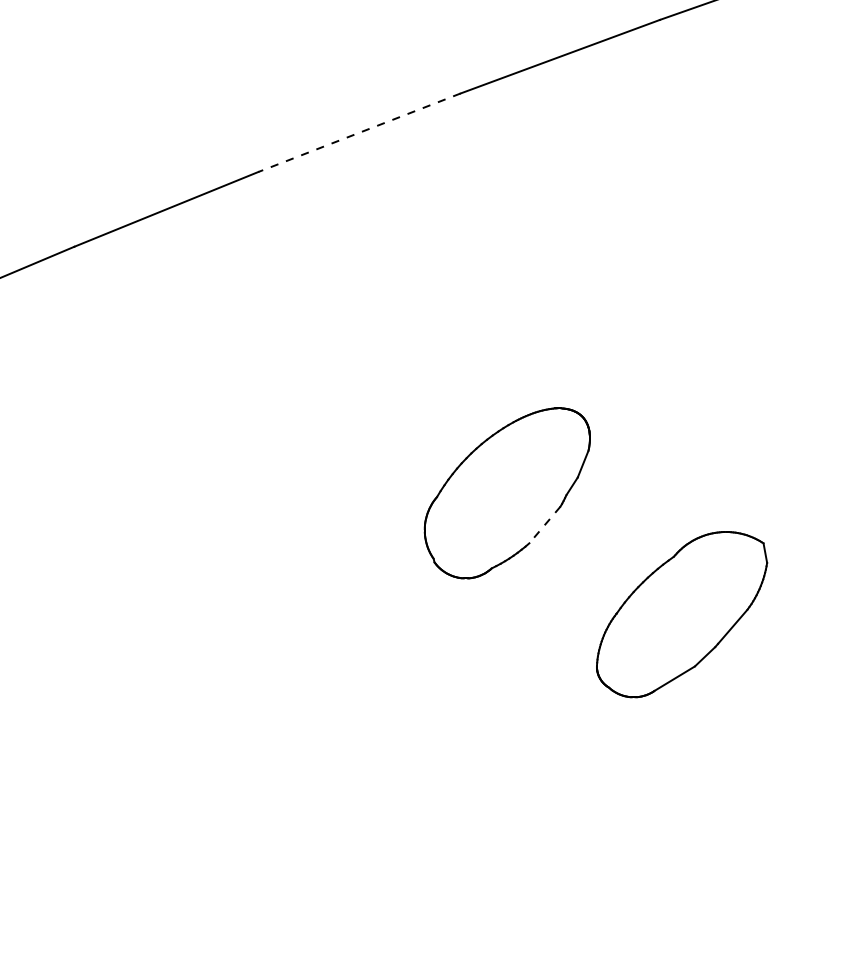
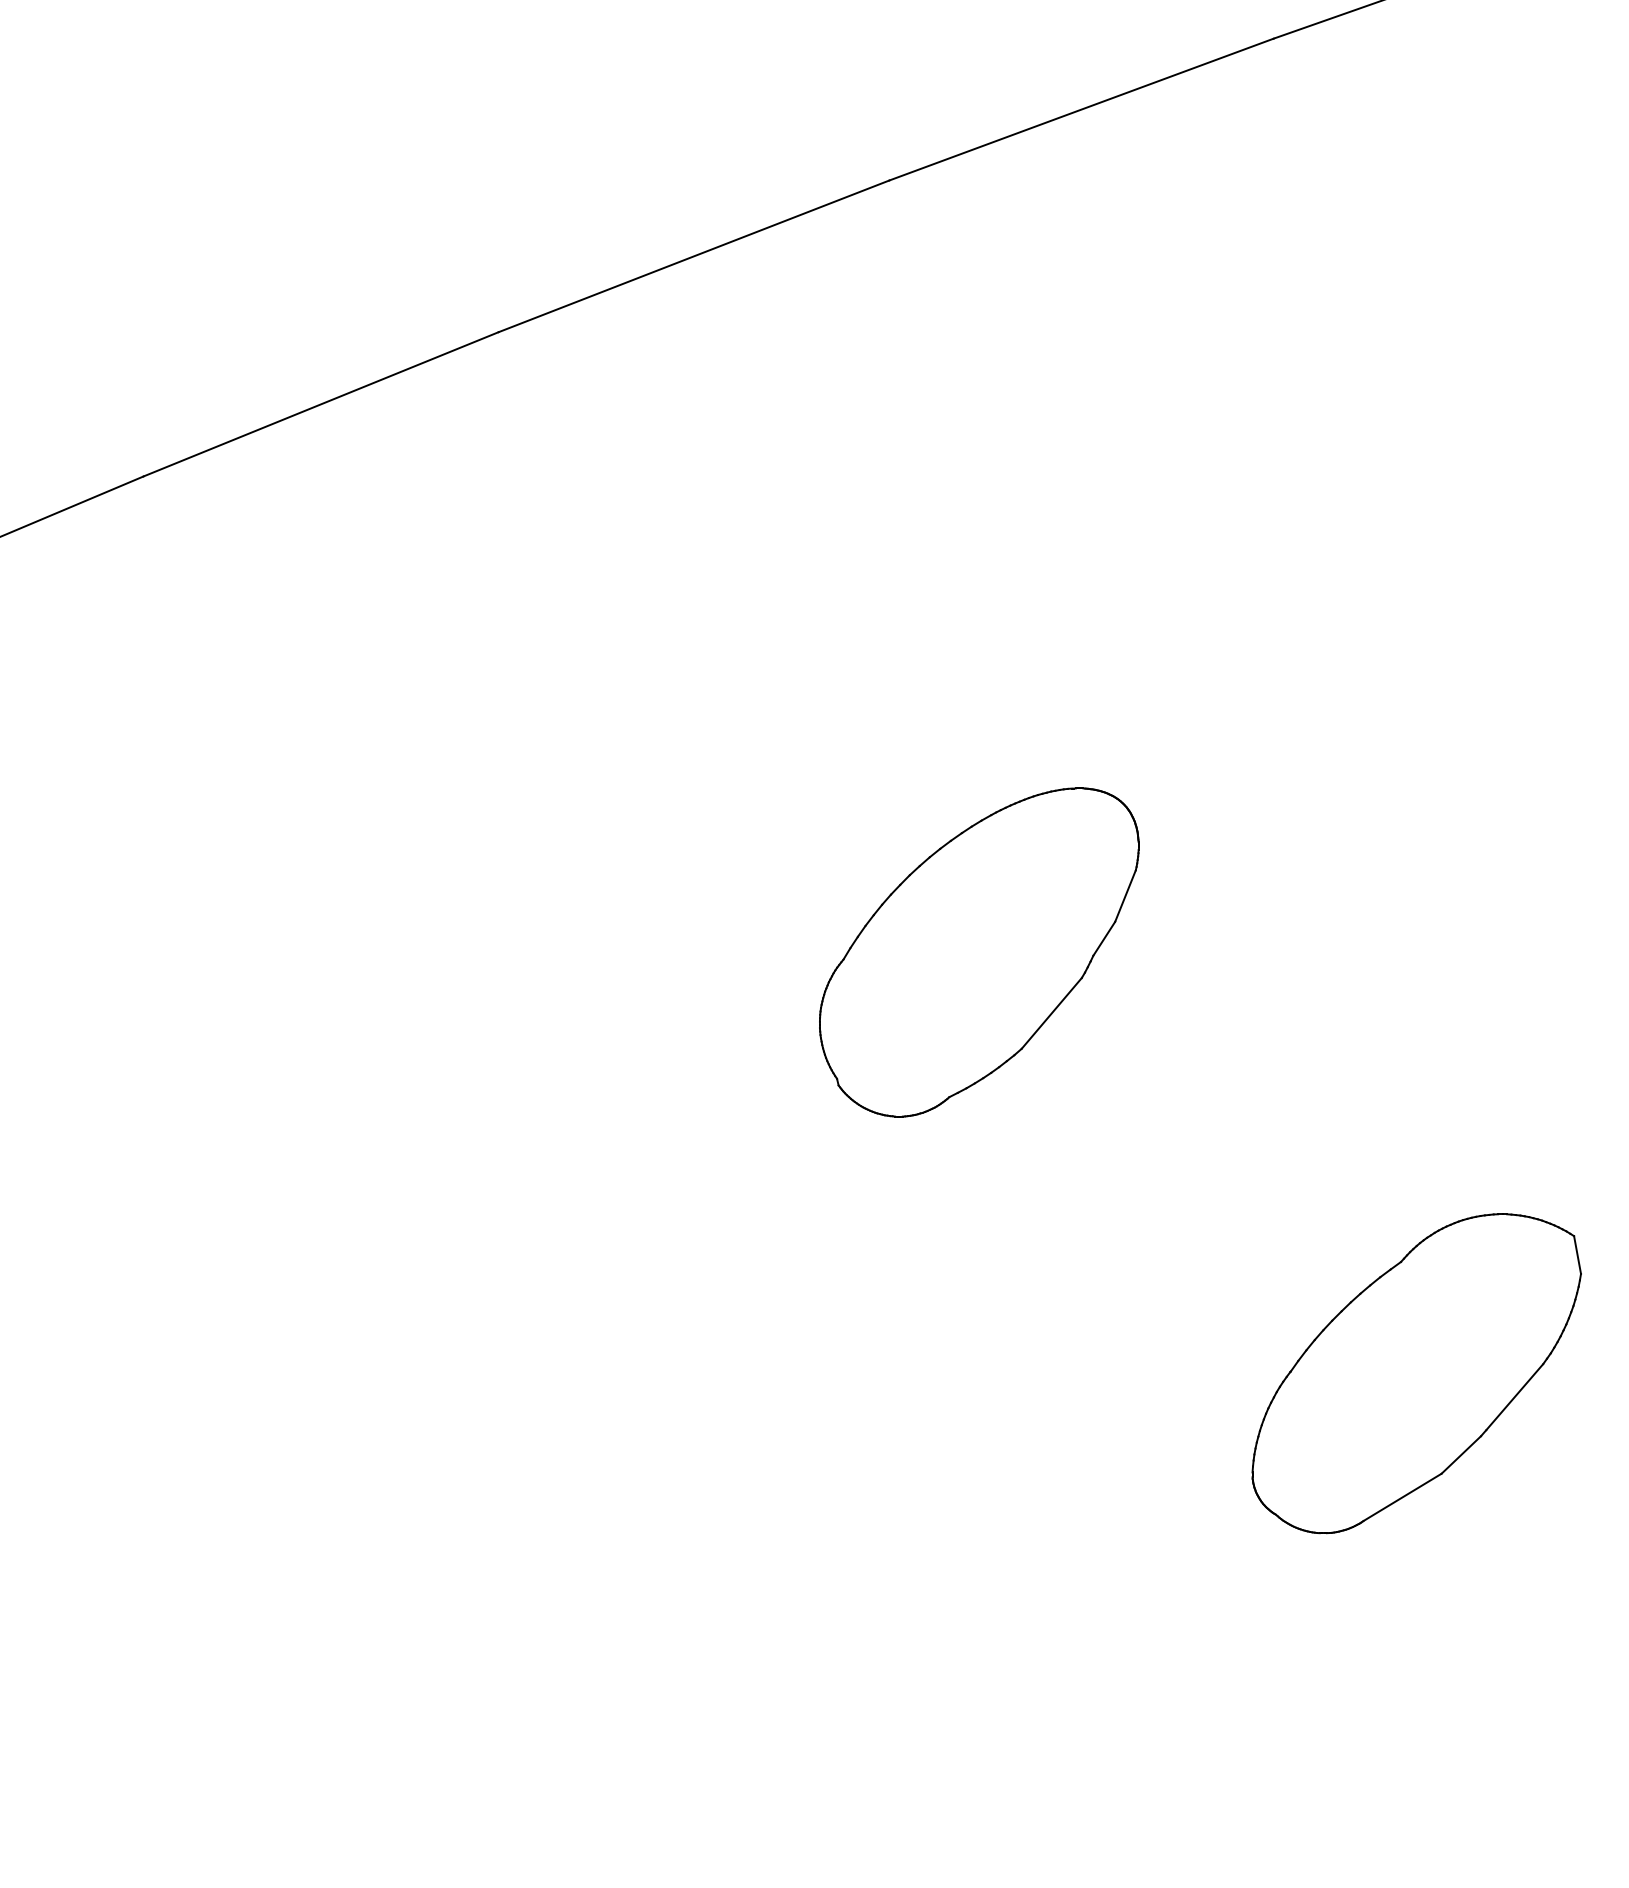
line: (359, 132) -> (693, 255), dashed -> solid
line: (544, 525) -> (1050, 1014), dashed -> solid
part: (682, 614) -> (1417, 1373), moved

